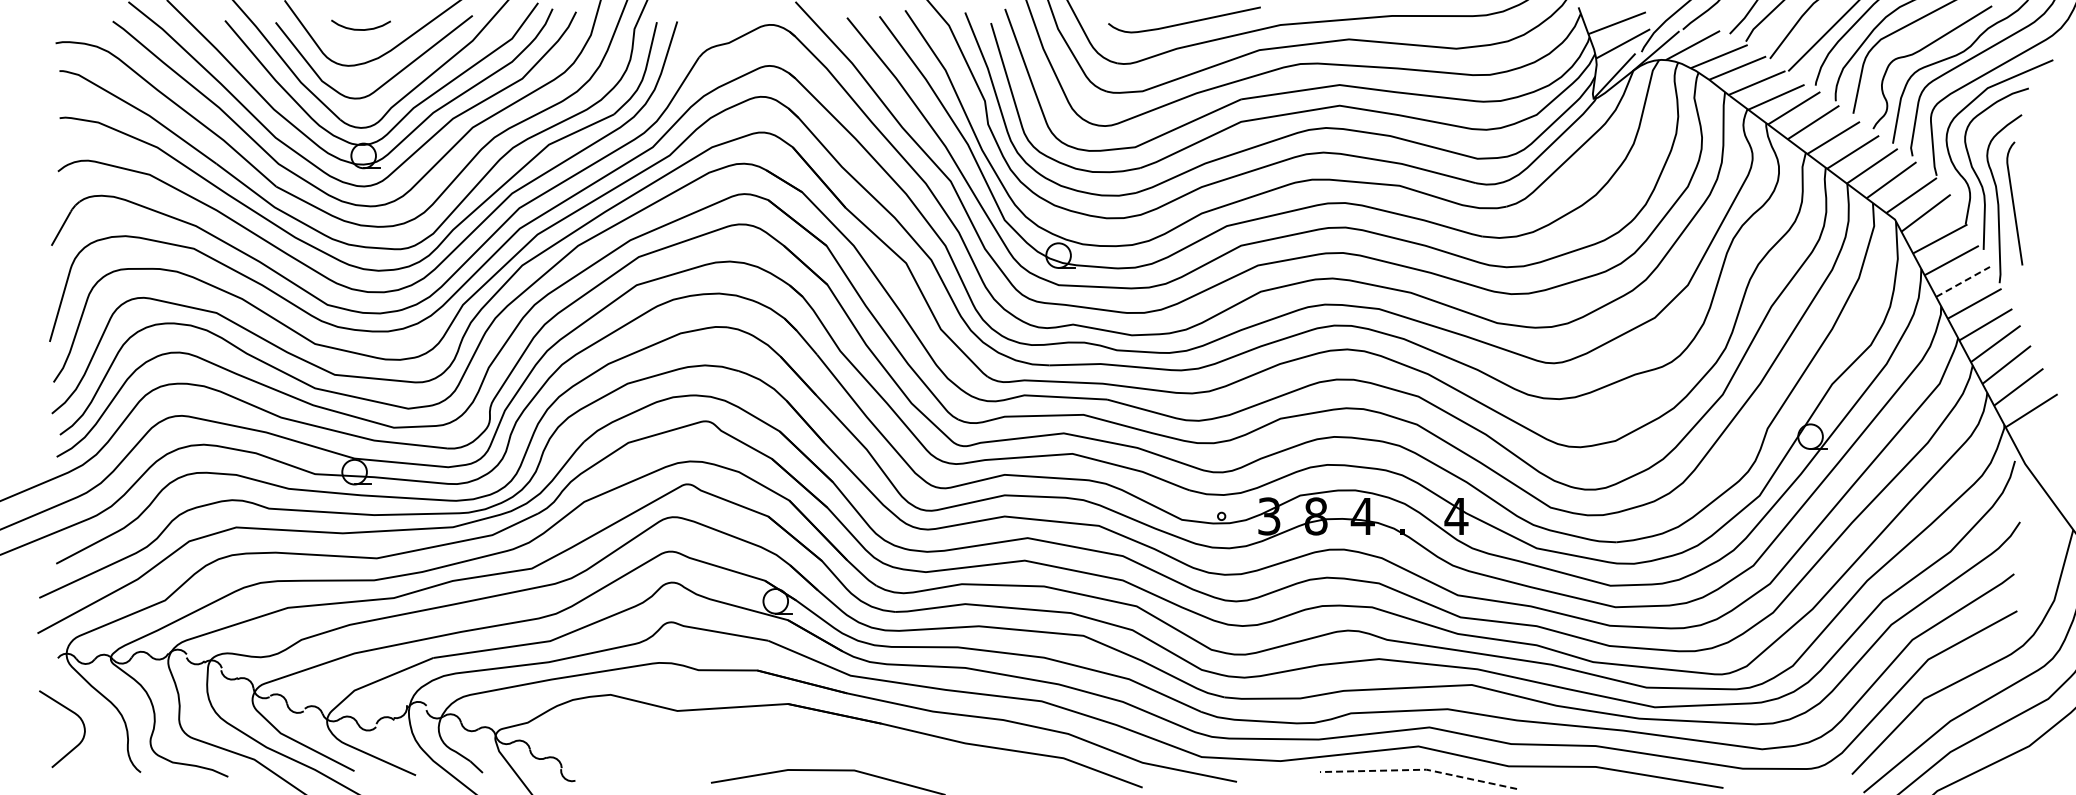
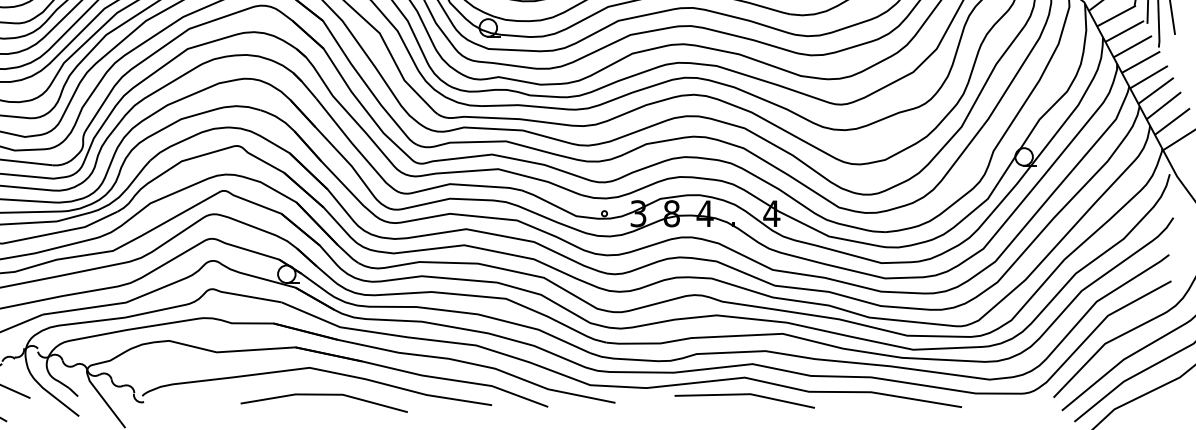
line: (1963, 281) -> (1133, 46), dashed -> solid
curve: (820, 736) -> (318, 370), added
line: (1419, 769) -> (745, 394), dashed -> solid

